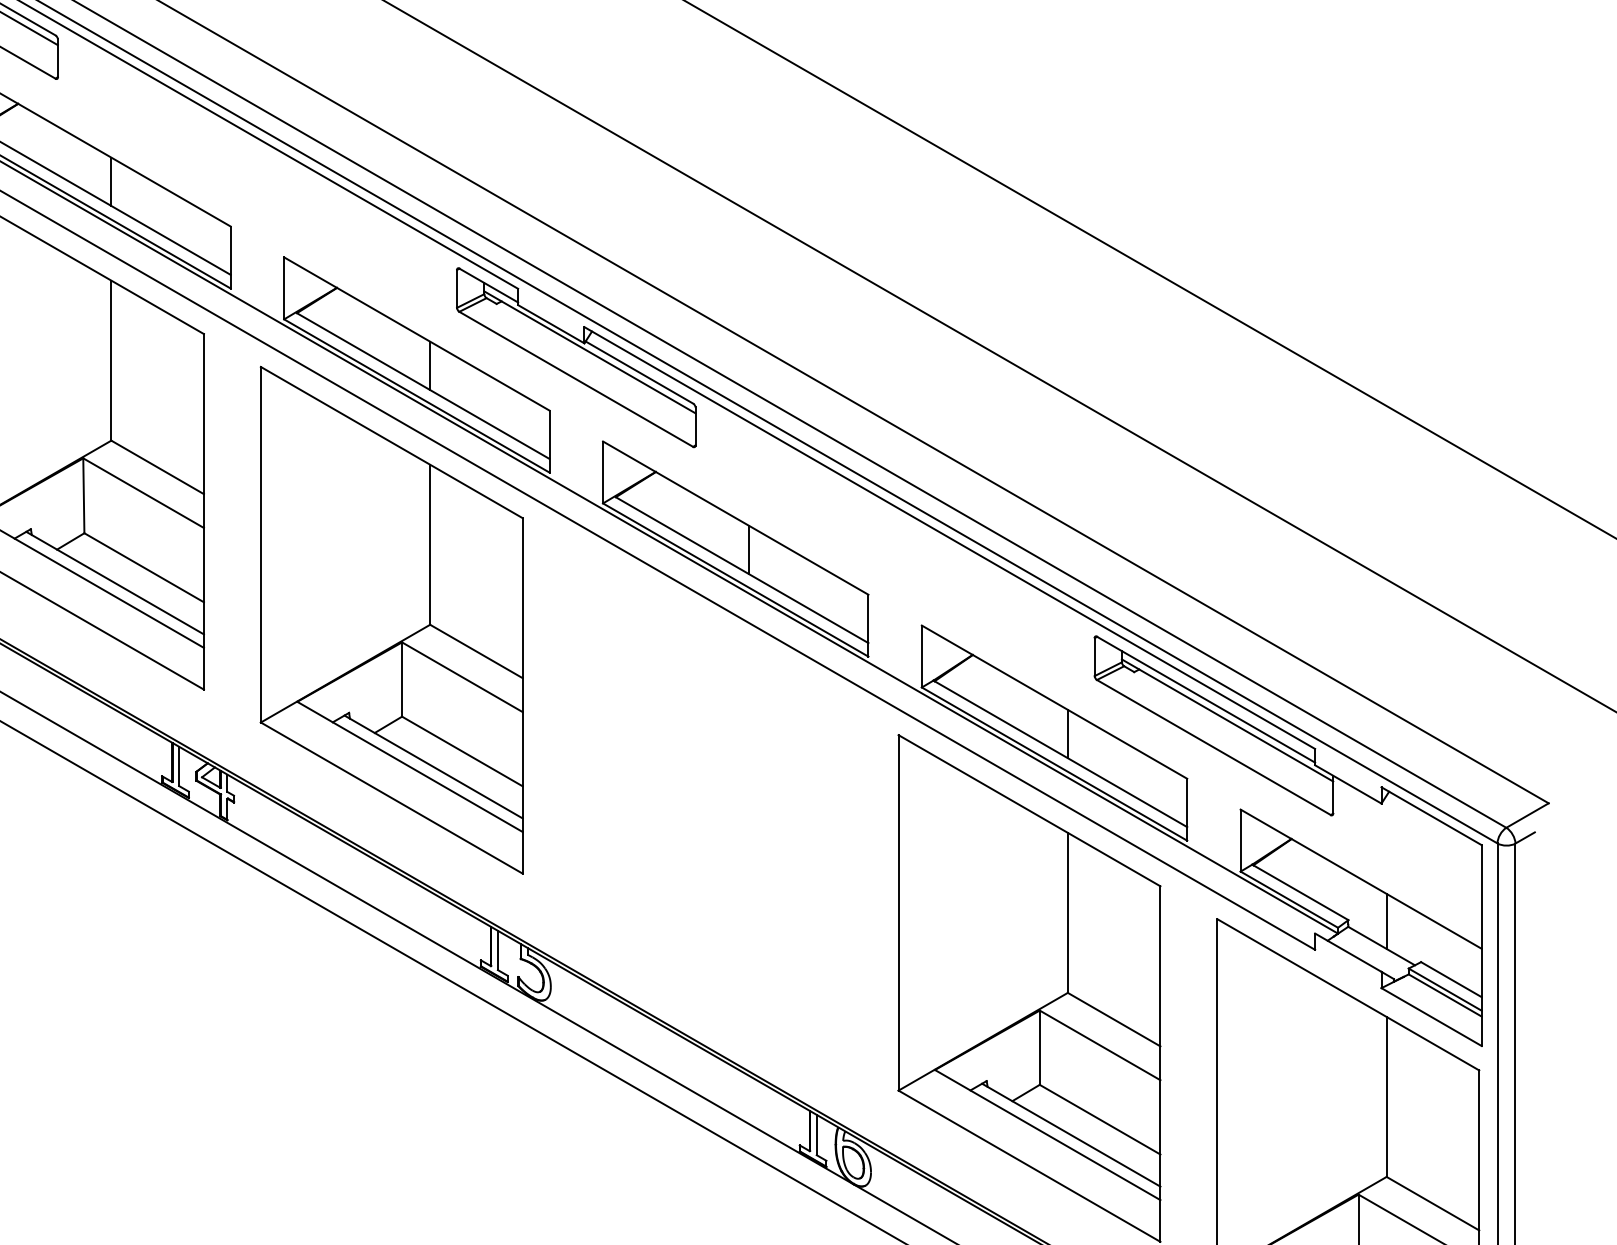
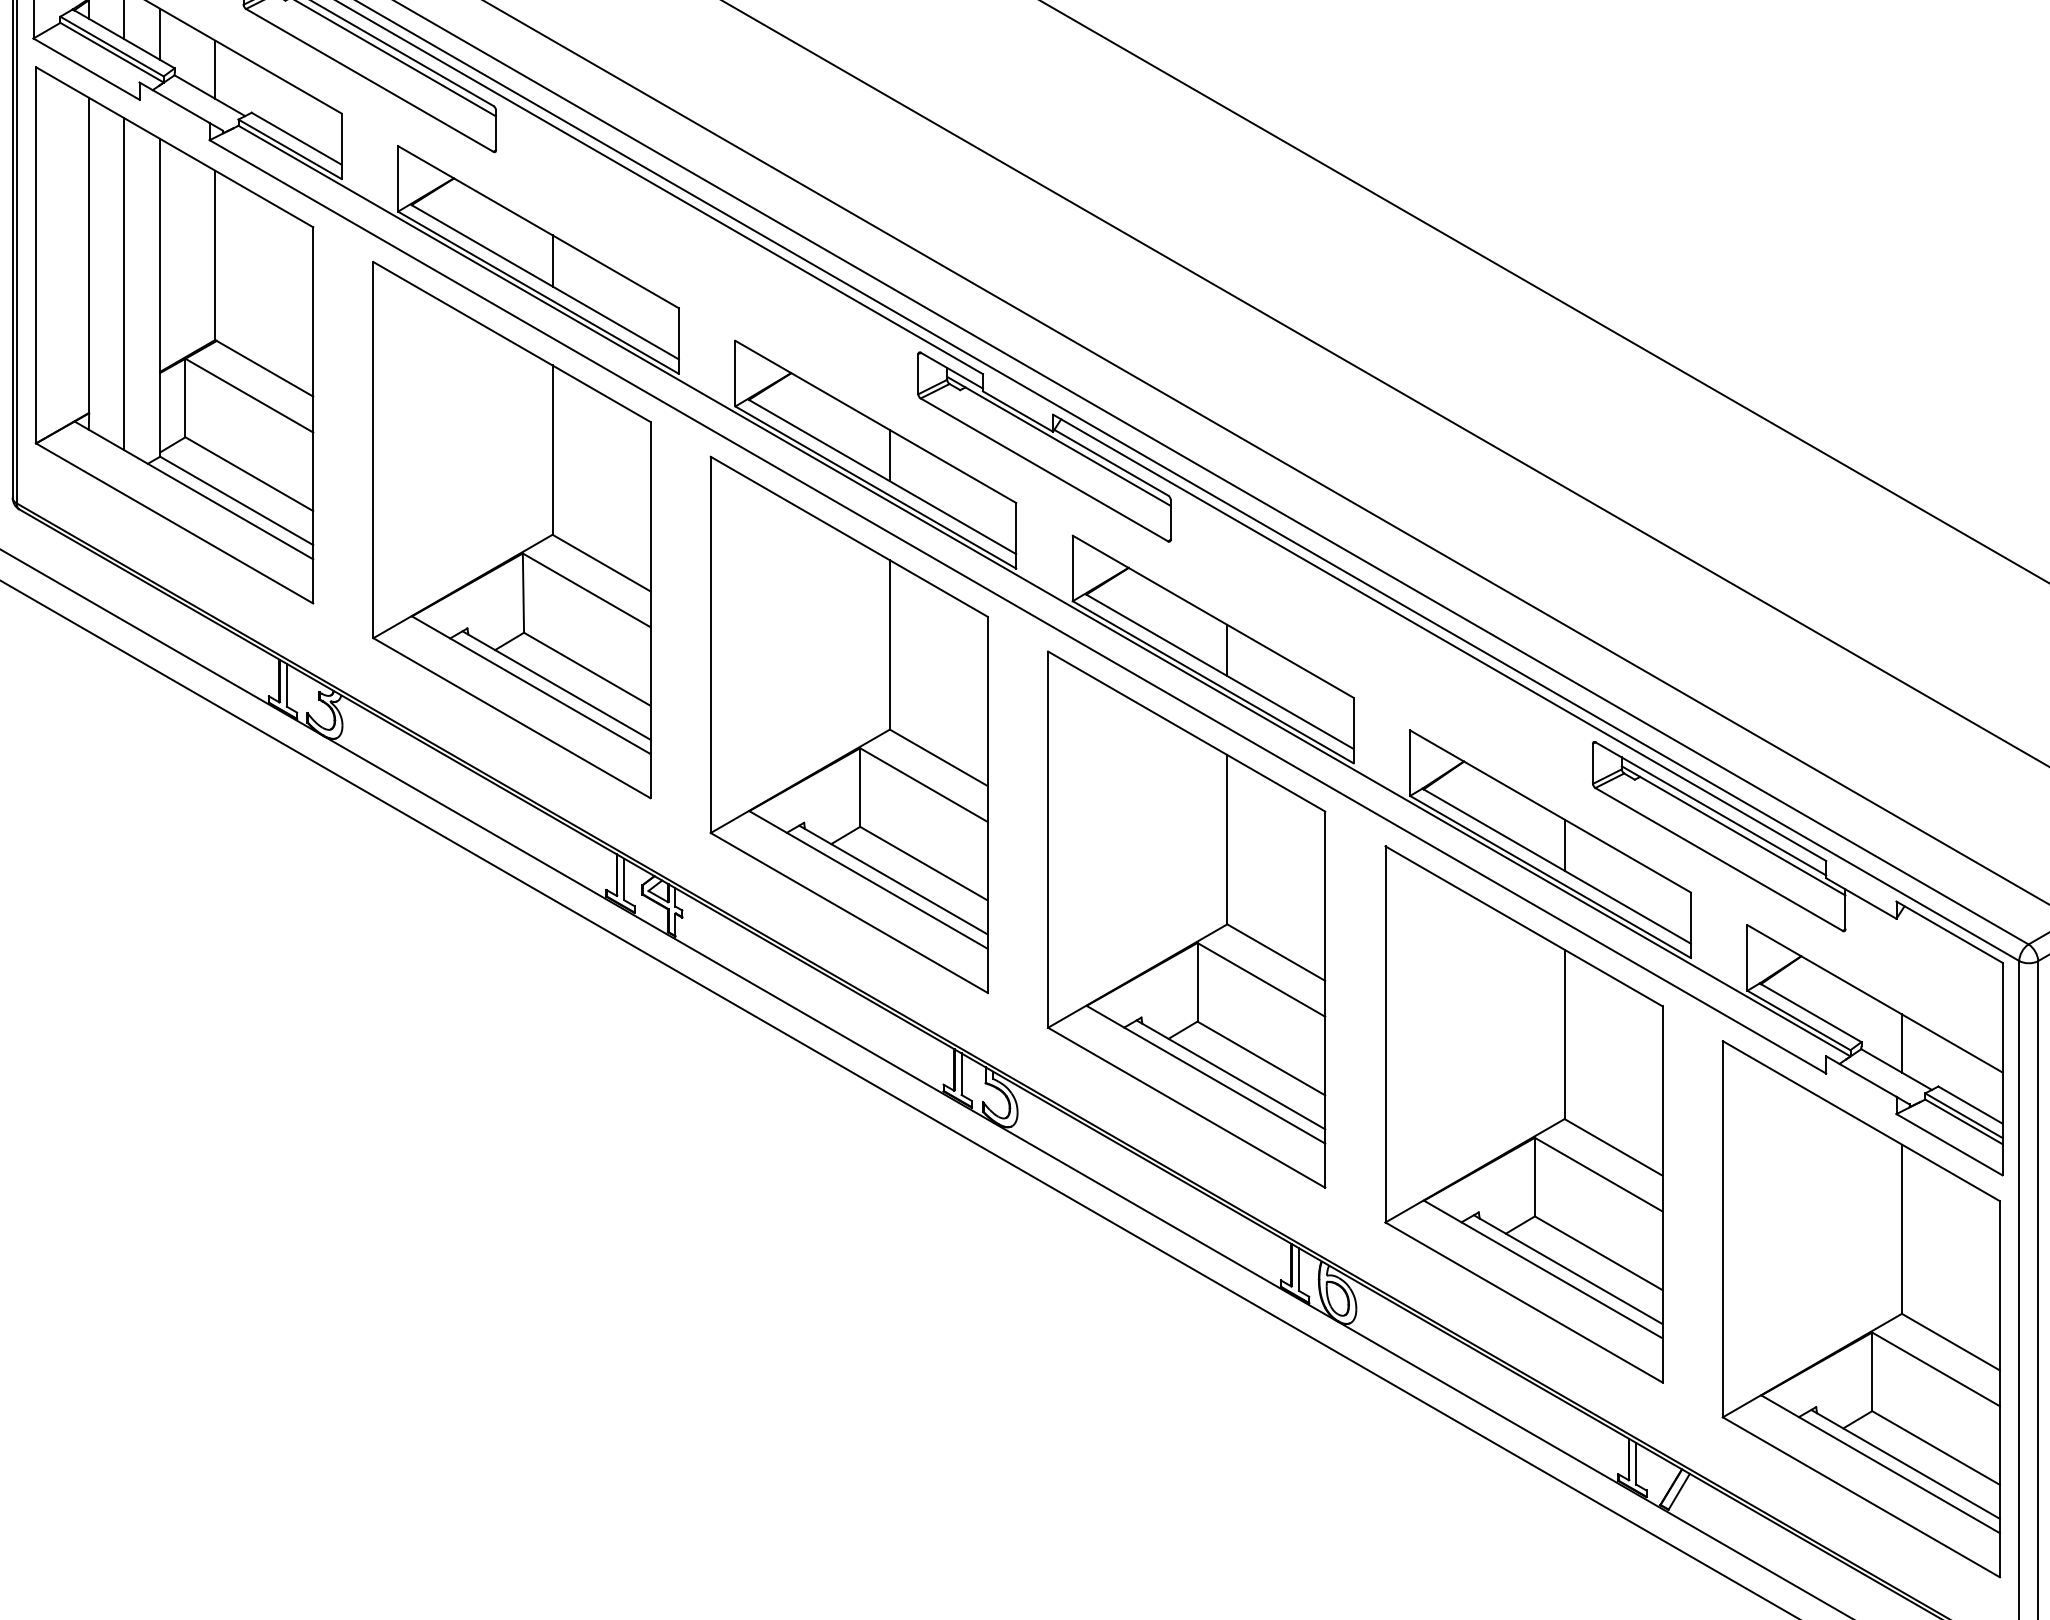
part: (710, 804) -> (1186, 919), added

